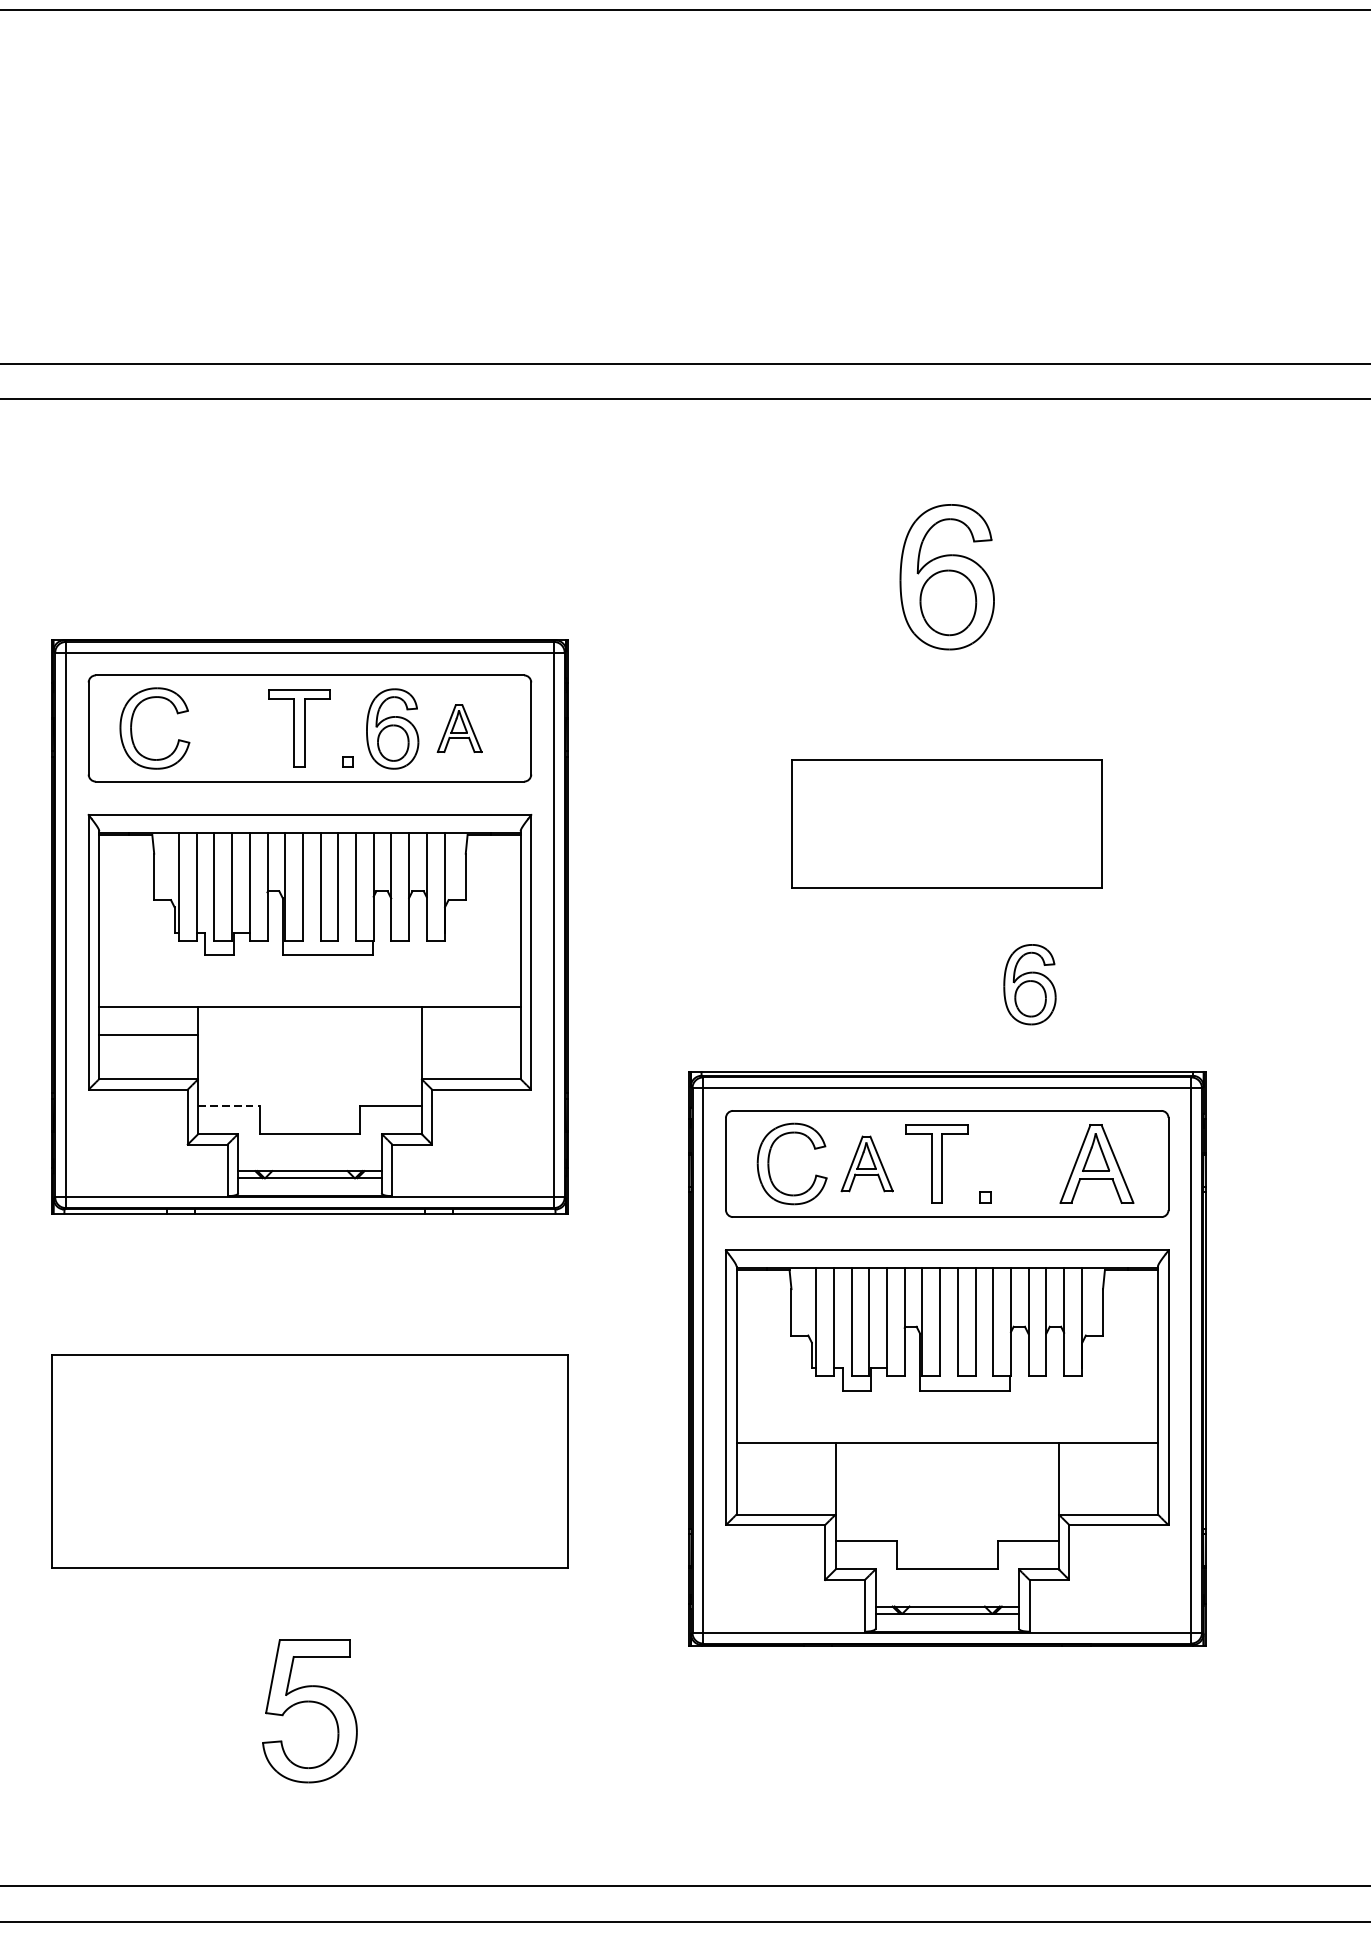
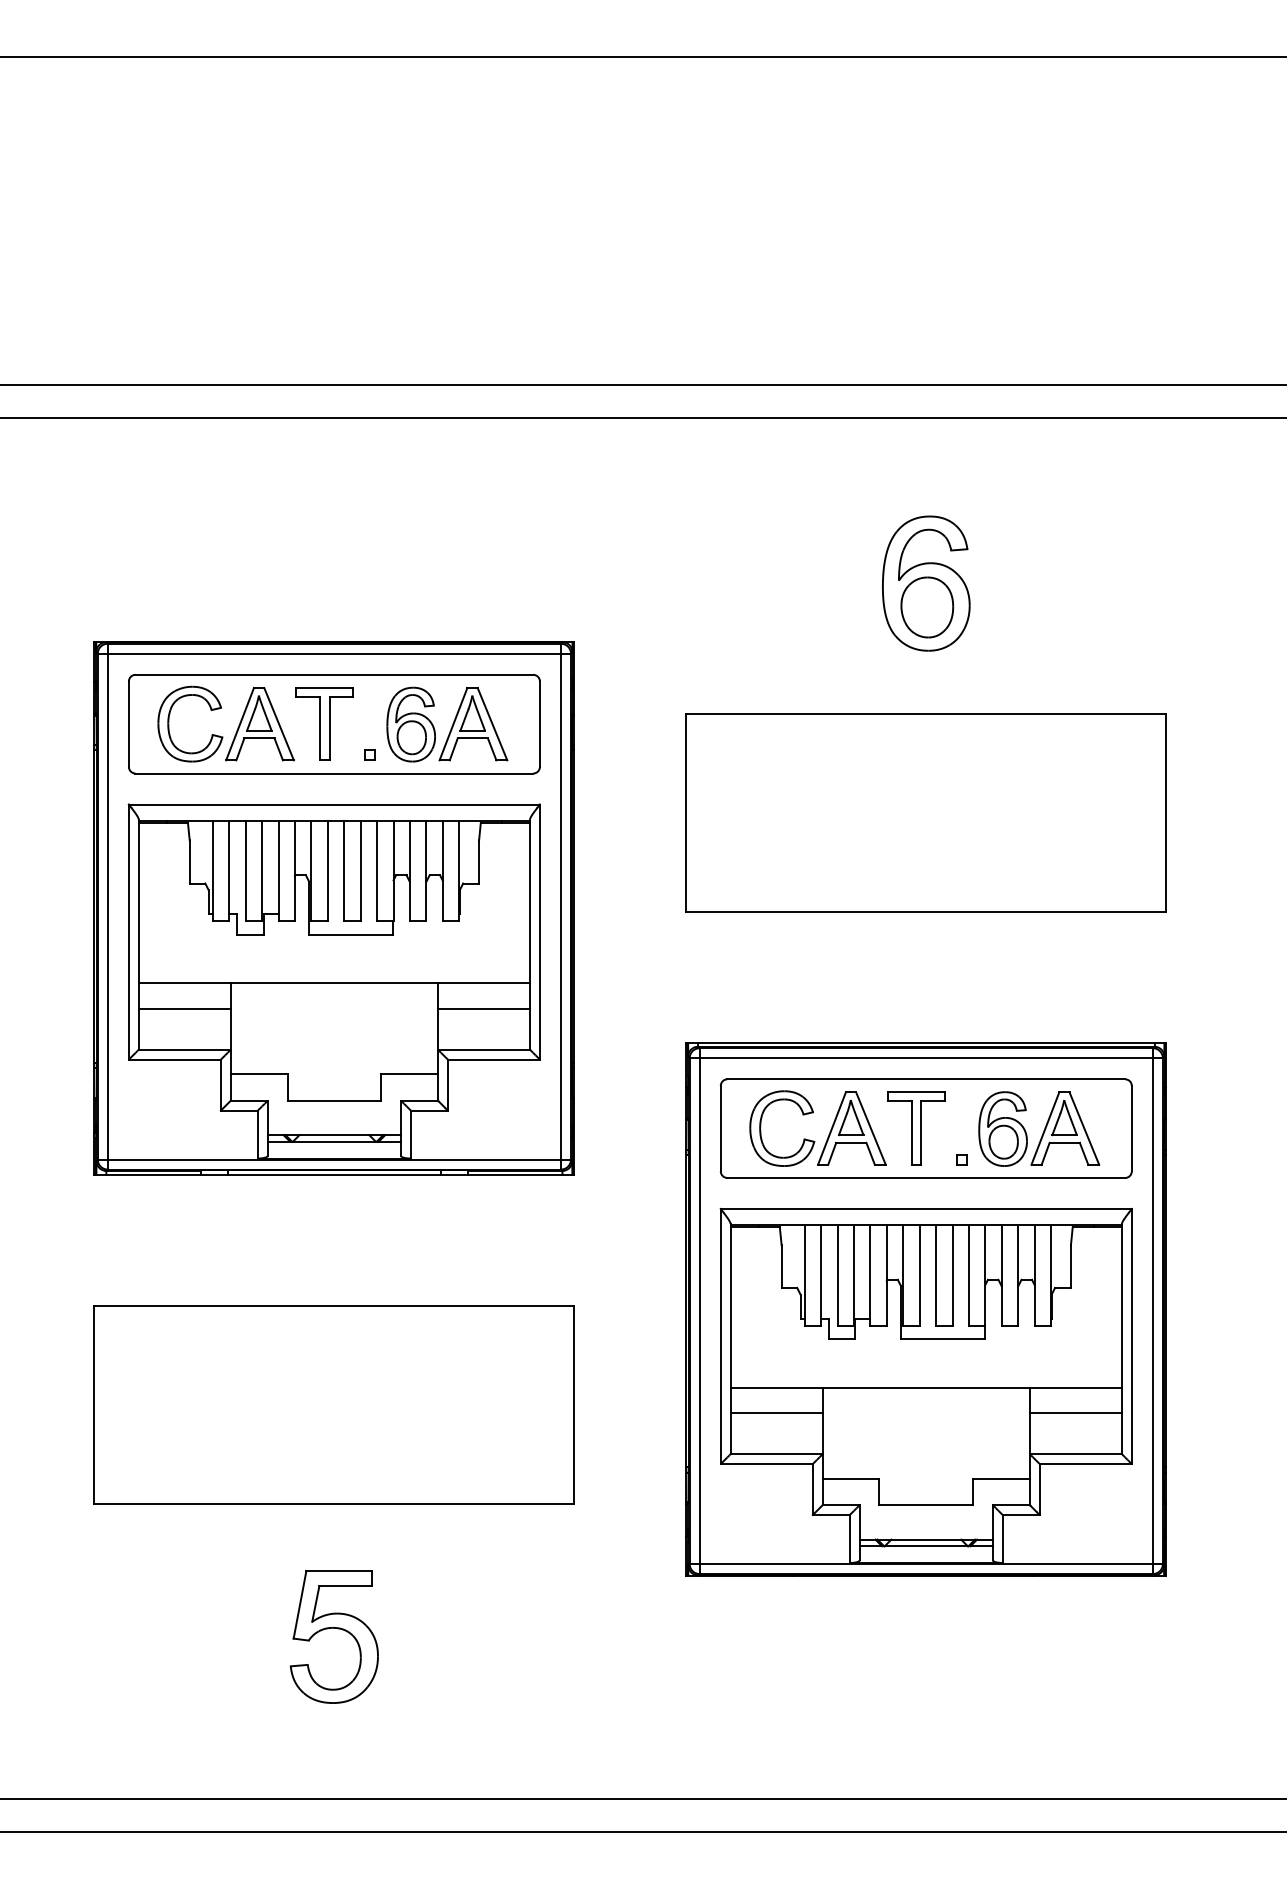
part: (229, 728) -> (259, 724), added
part: (459, 728) -> (473, 724), size x1.67
part: (946, 823) -> (925, 812), size x1.67
part: (1029, 984) -> (1002, 1128), moved
line: (470, 1034) -> (483, 1008), added
line: (229, 1105) -> (259, 1074), dashed -> solid
part: (866, 1163) -> (851, 1128), size x1.43
line: (785, 1470) -> (776, 1413), added
line: (1107, 1470) -> (1075, 1413), added

